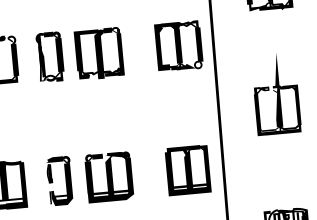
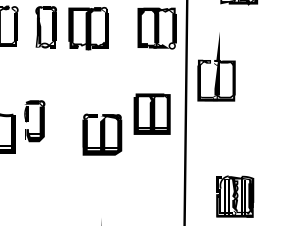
part: (276, 93) -> (216, 66), moved
part: (187, 169) -> (151, 113), moved
part: (109, 176) -> (102, 134), moved
part: (59, 181) -> (34, 121), moved

